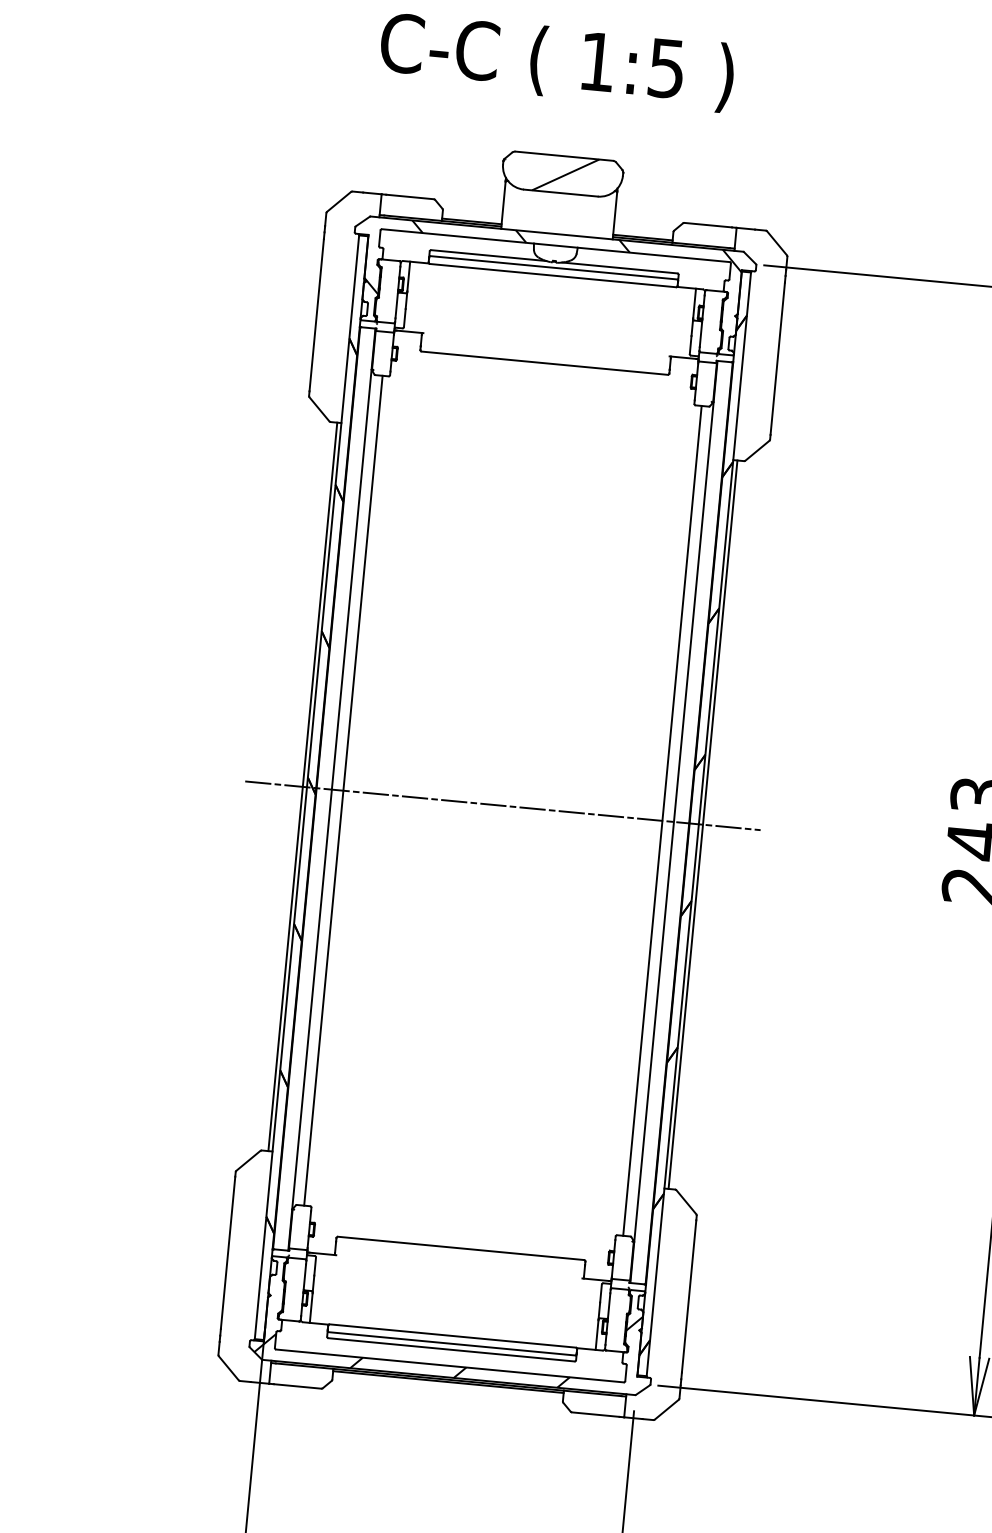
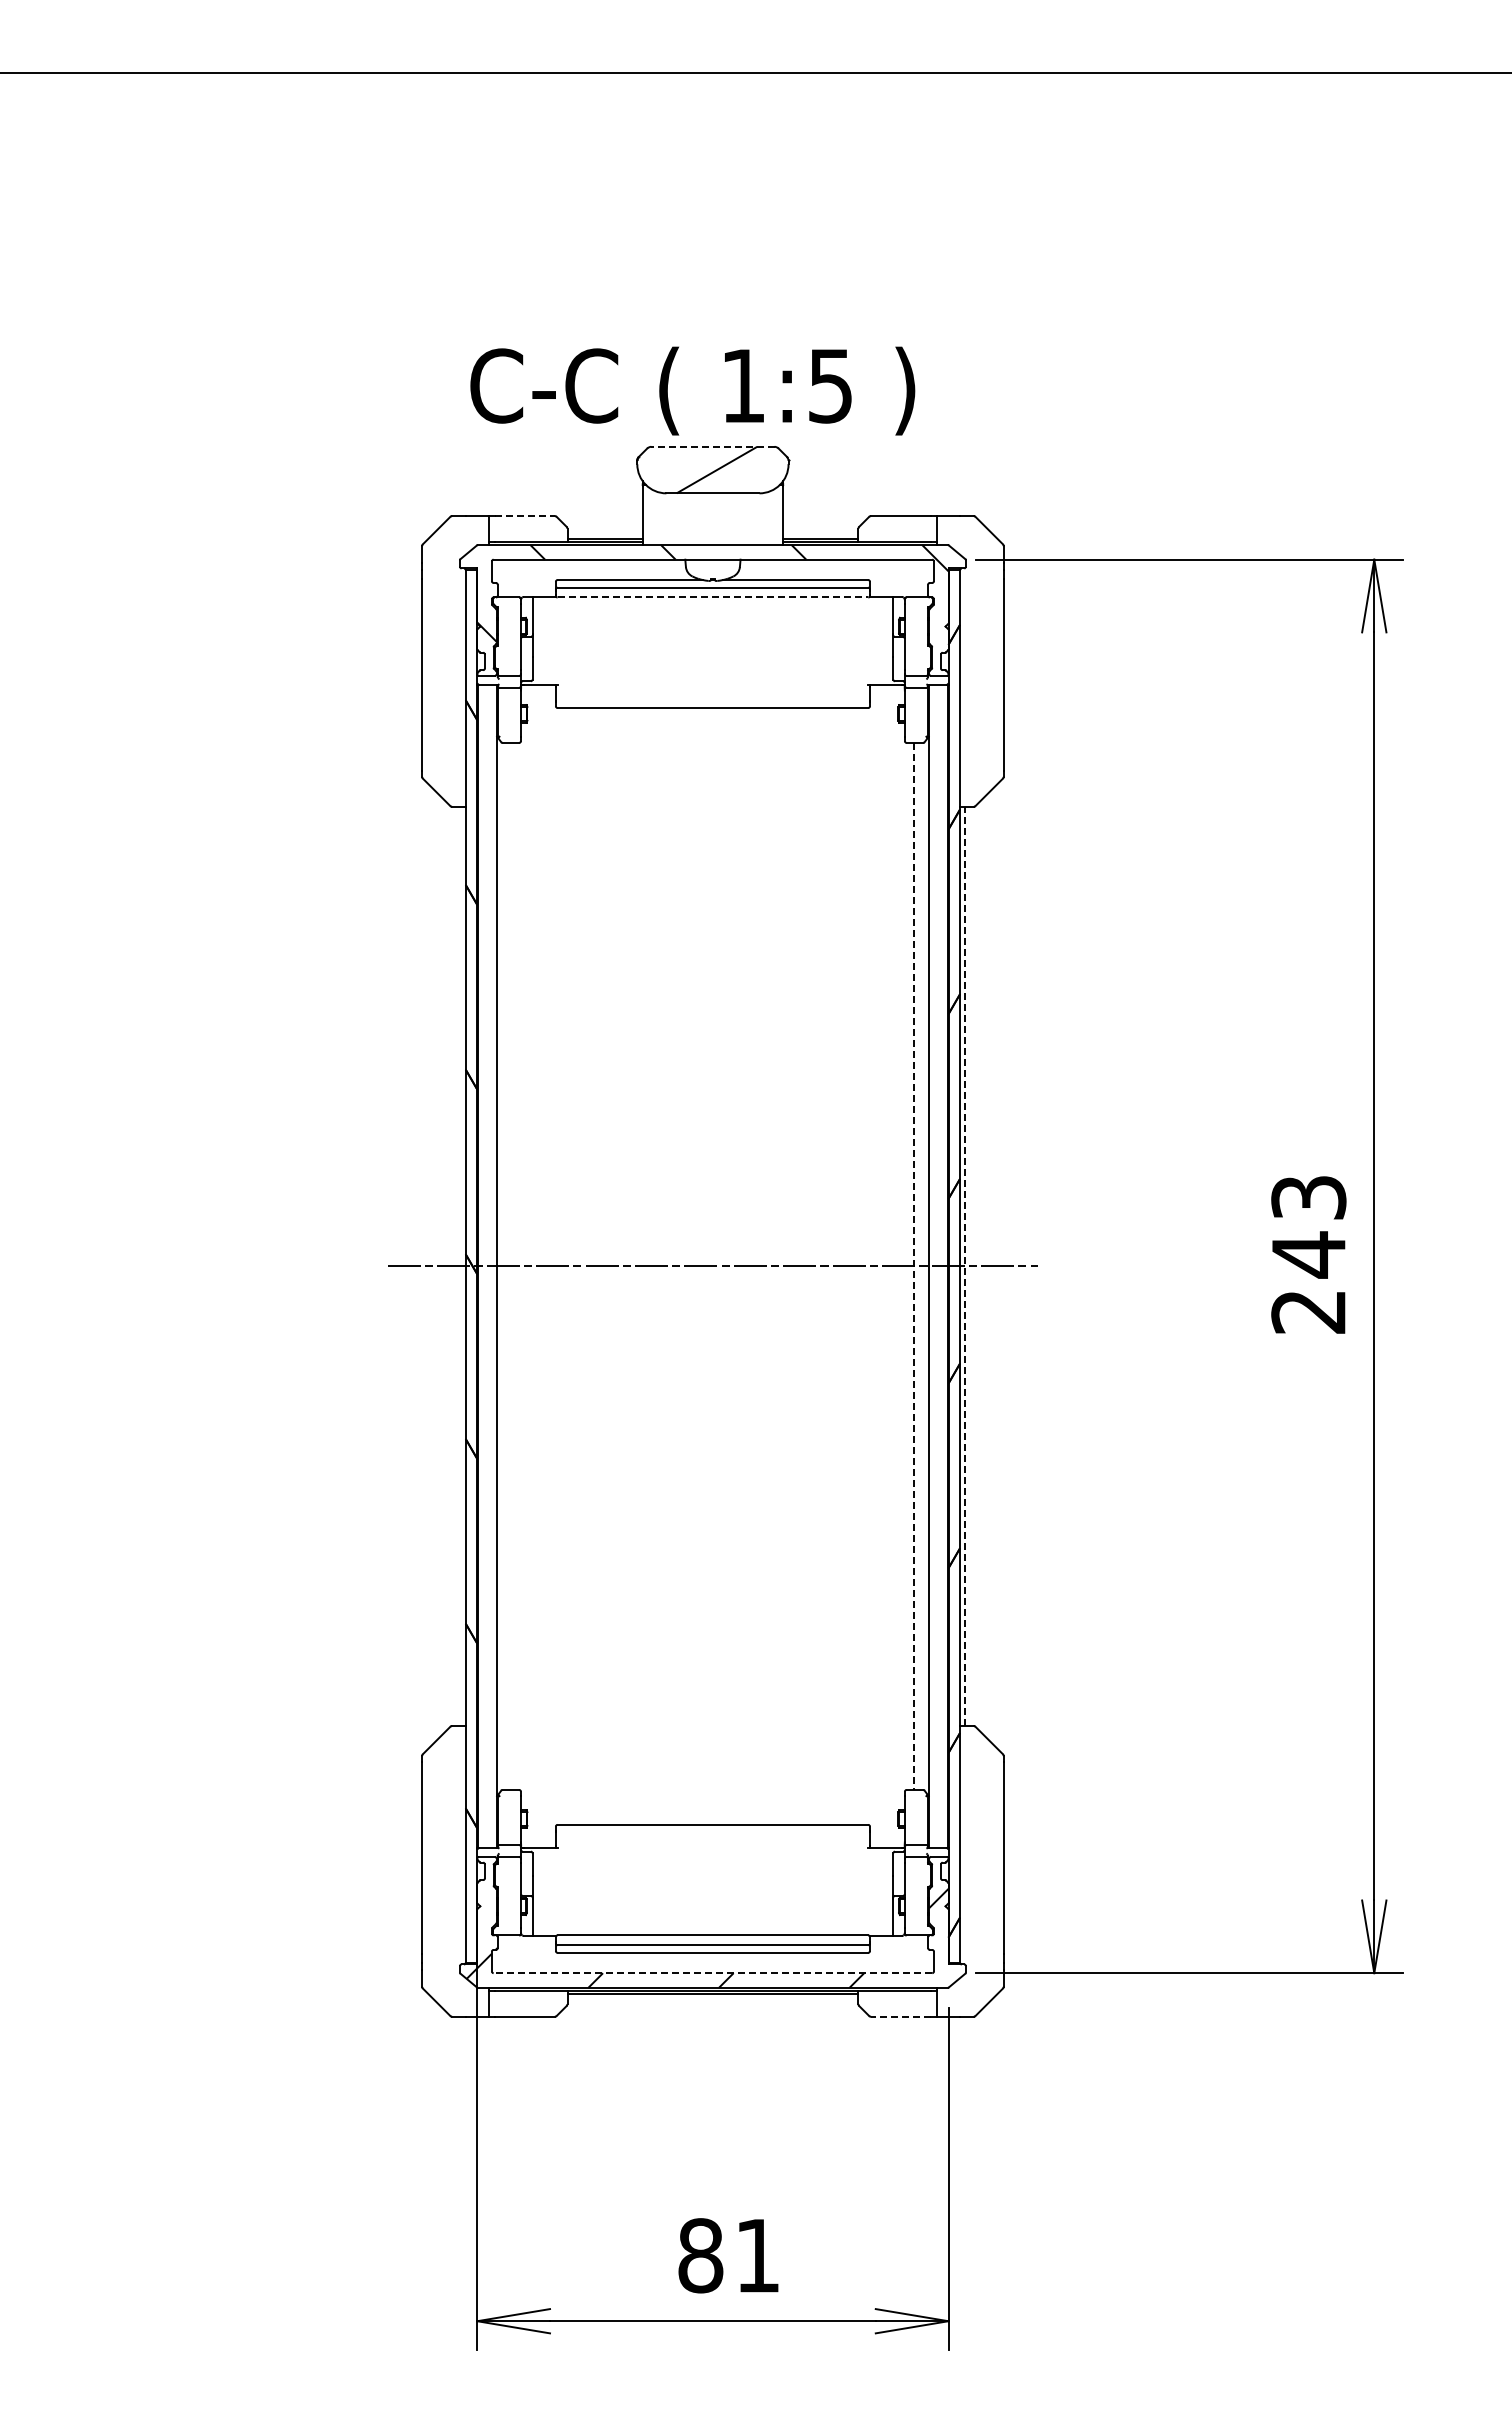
text: (556, 61) -> (692, 390), moved
line: (564, 155) -> (712, 446), solid -> dashed
line: (409, 197) -> (524, 516), solid -> dashed
line: (553, 275) -> (713, 597), solid -> dashed
line: (302, 786) -> (460, 1265), removed
line: (343, 789) -> (511, 1265), removed
line: (662, 820) -> (914, 1266), solid -> dashed
line: (703, 824) -> (965, 1266), solid -> dashed
line: (449, 1366) -> (712, 1973), solid -> dashed
line: (596, 1414) -> (901, 2016), solid -> dashed

